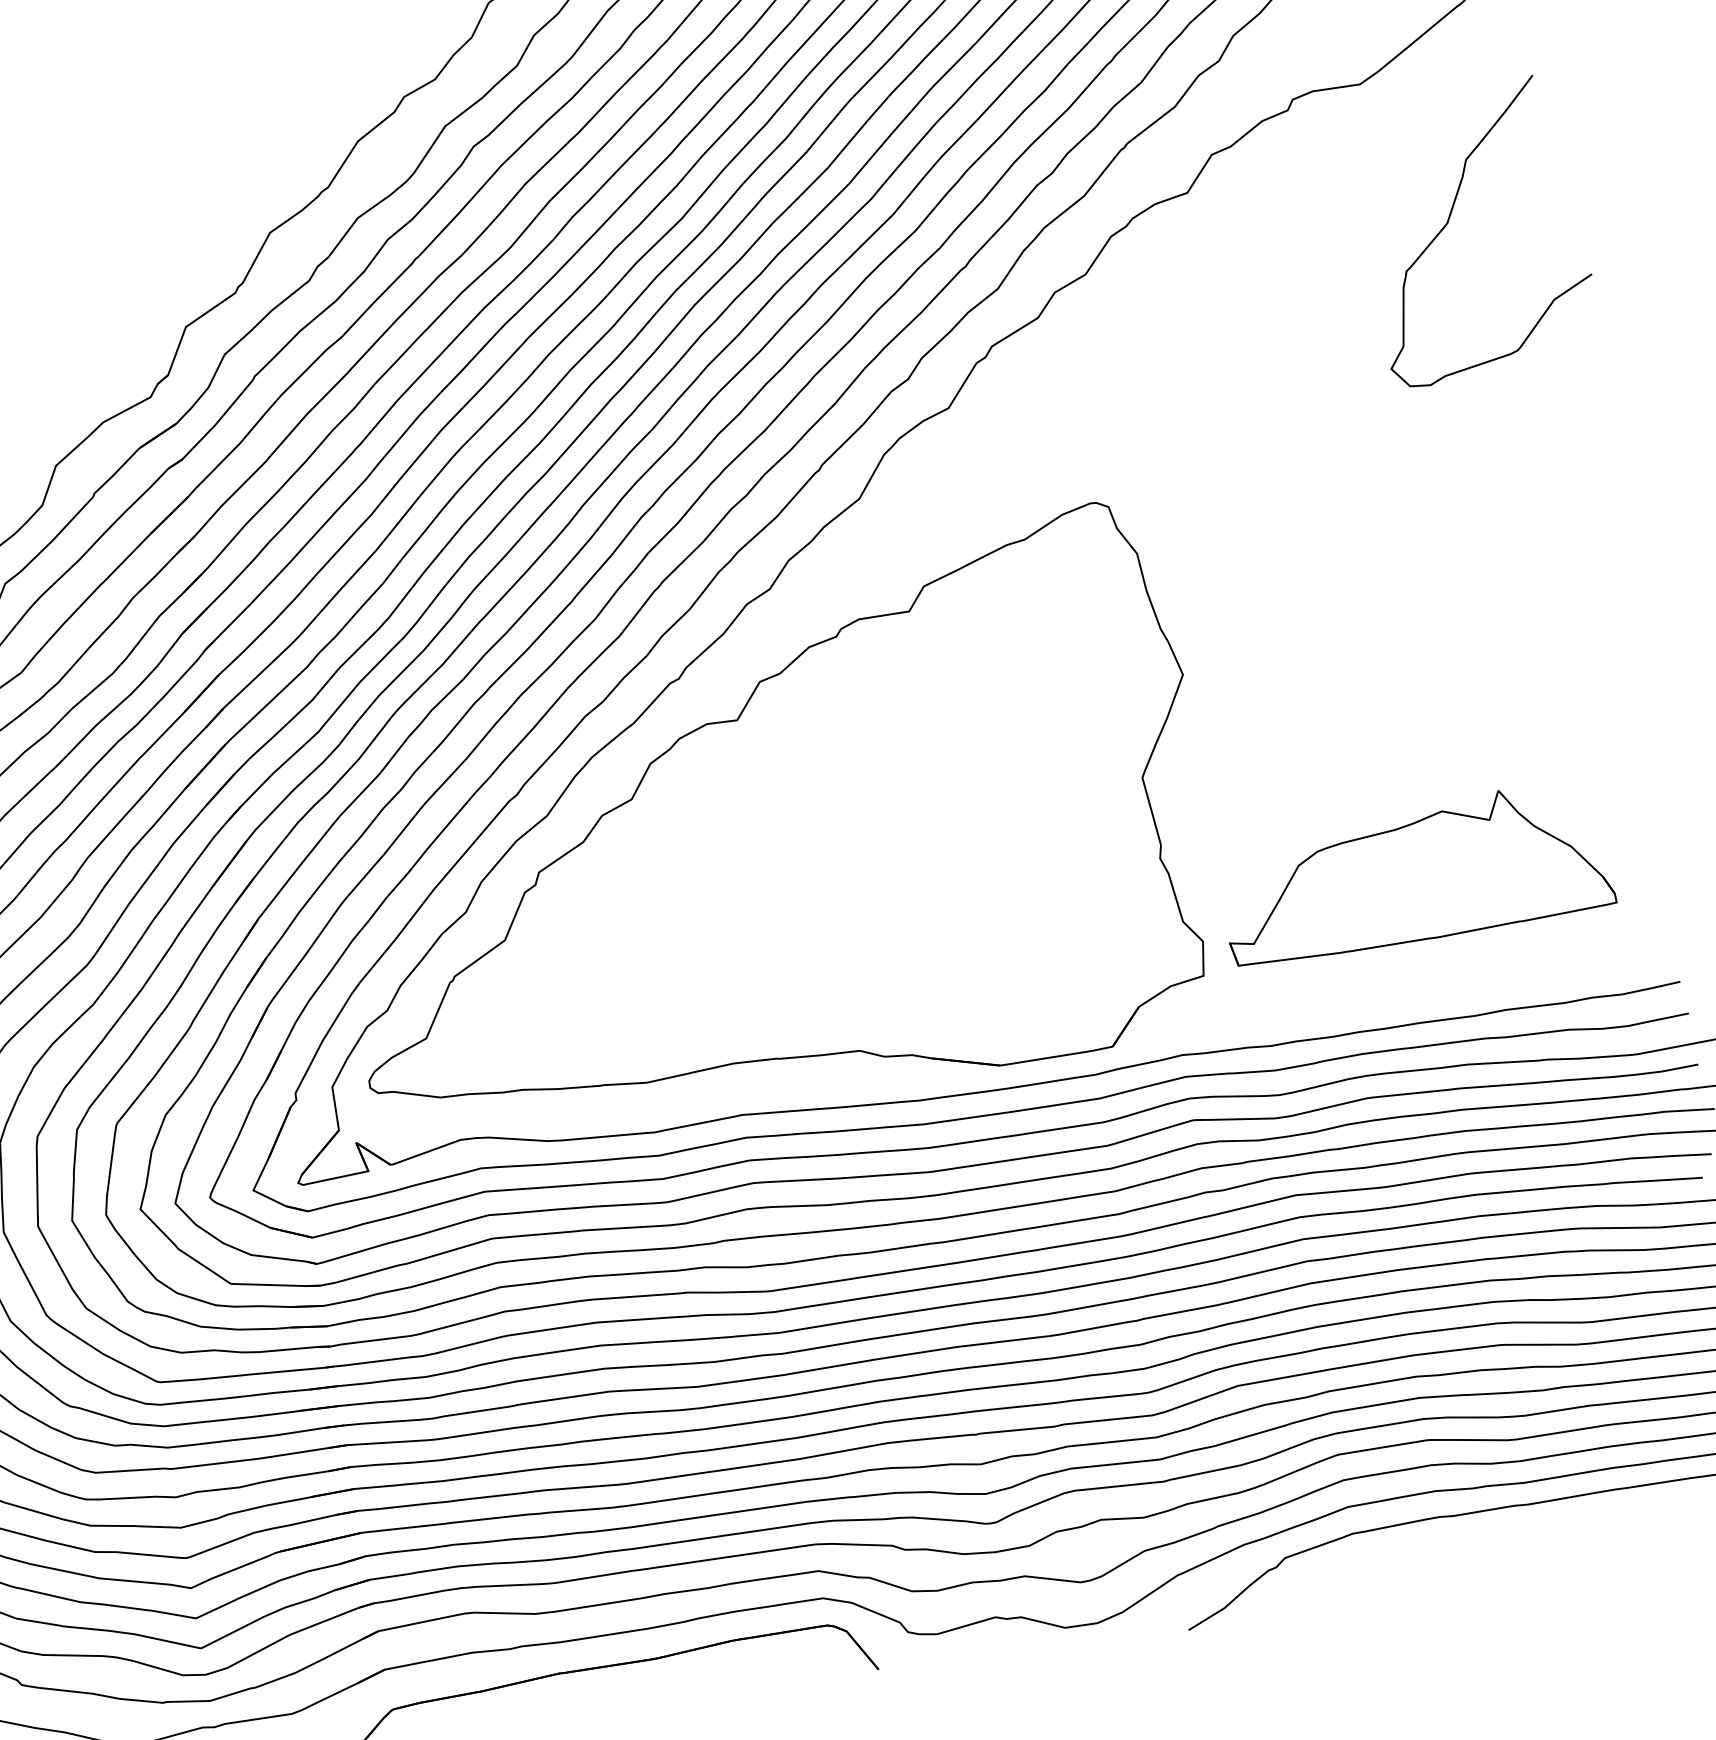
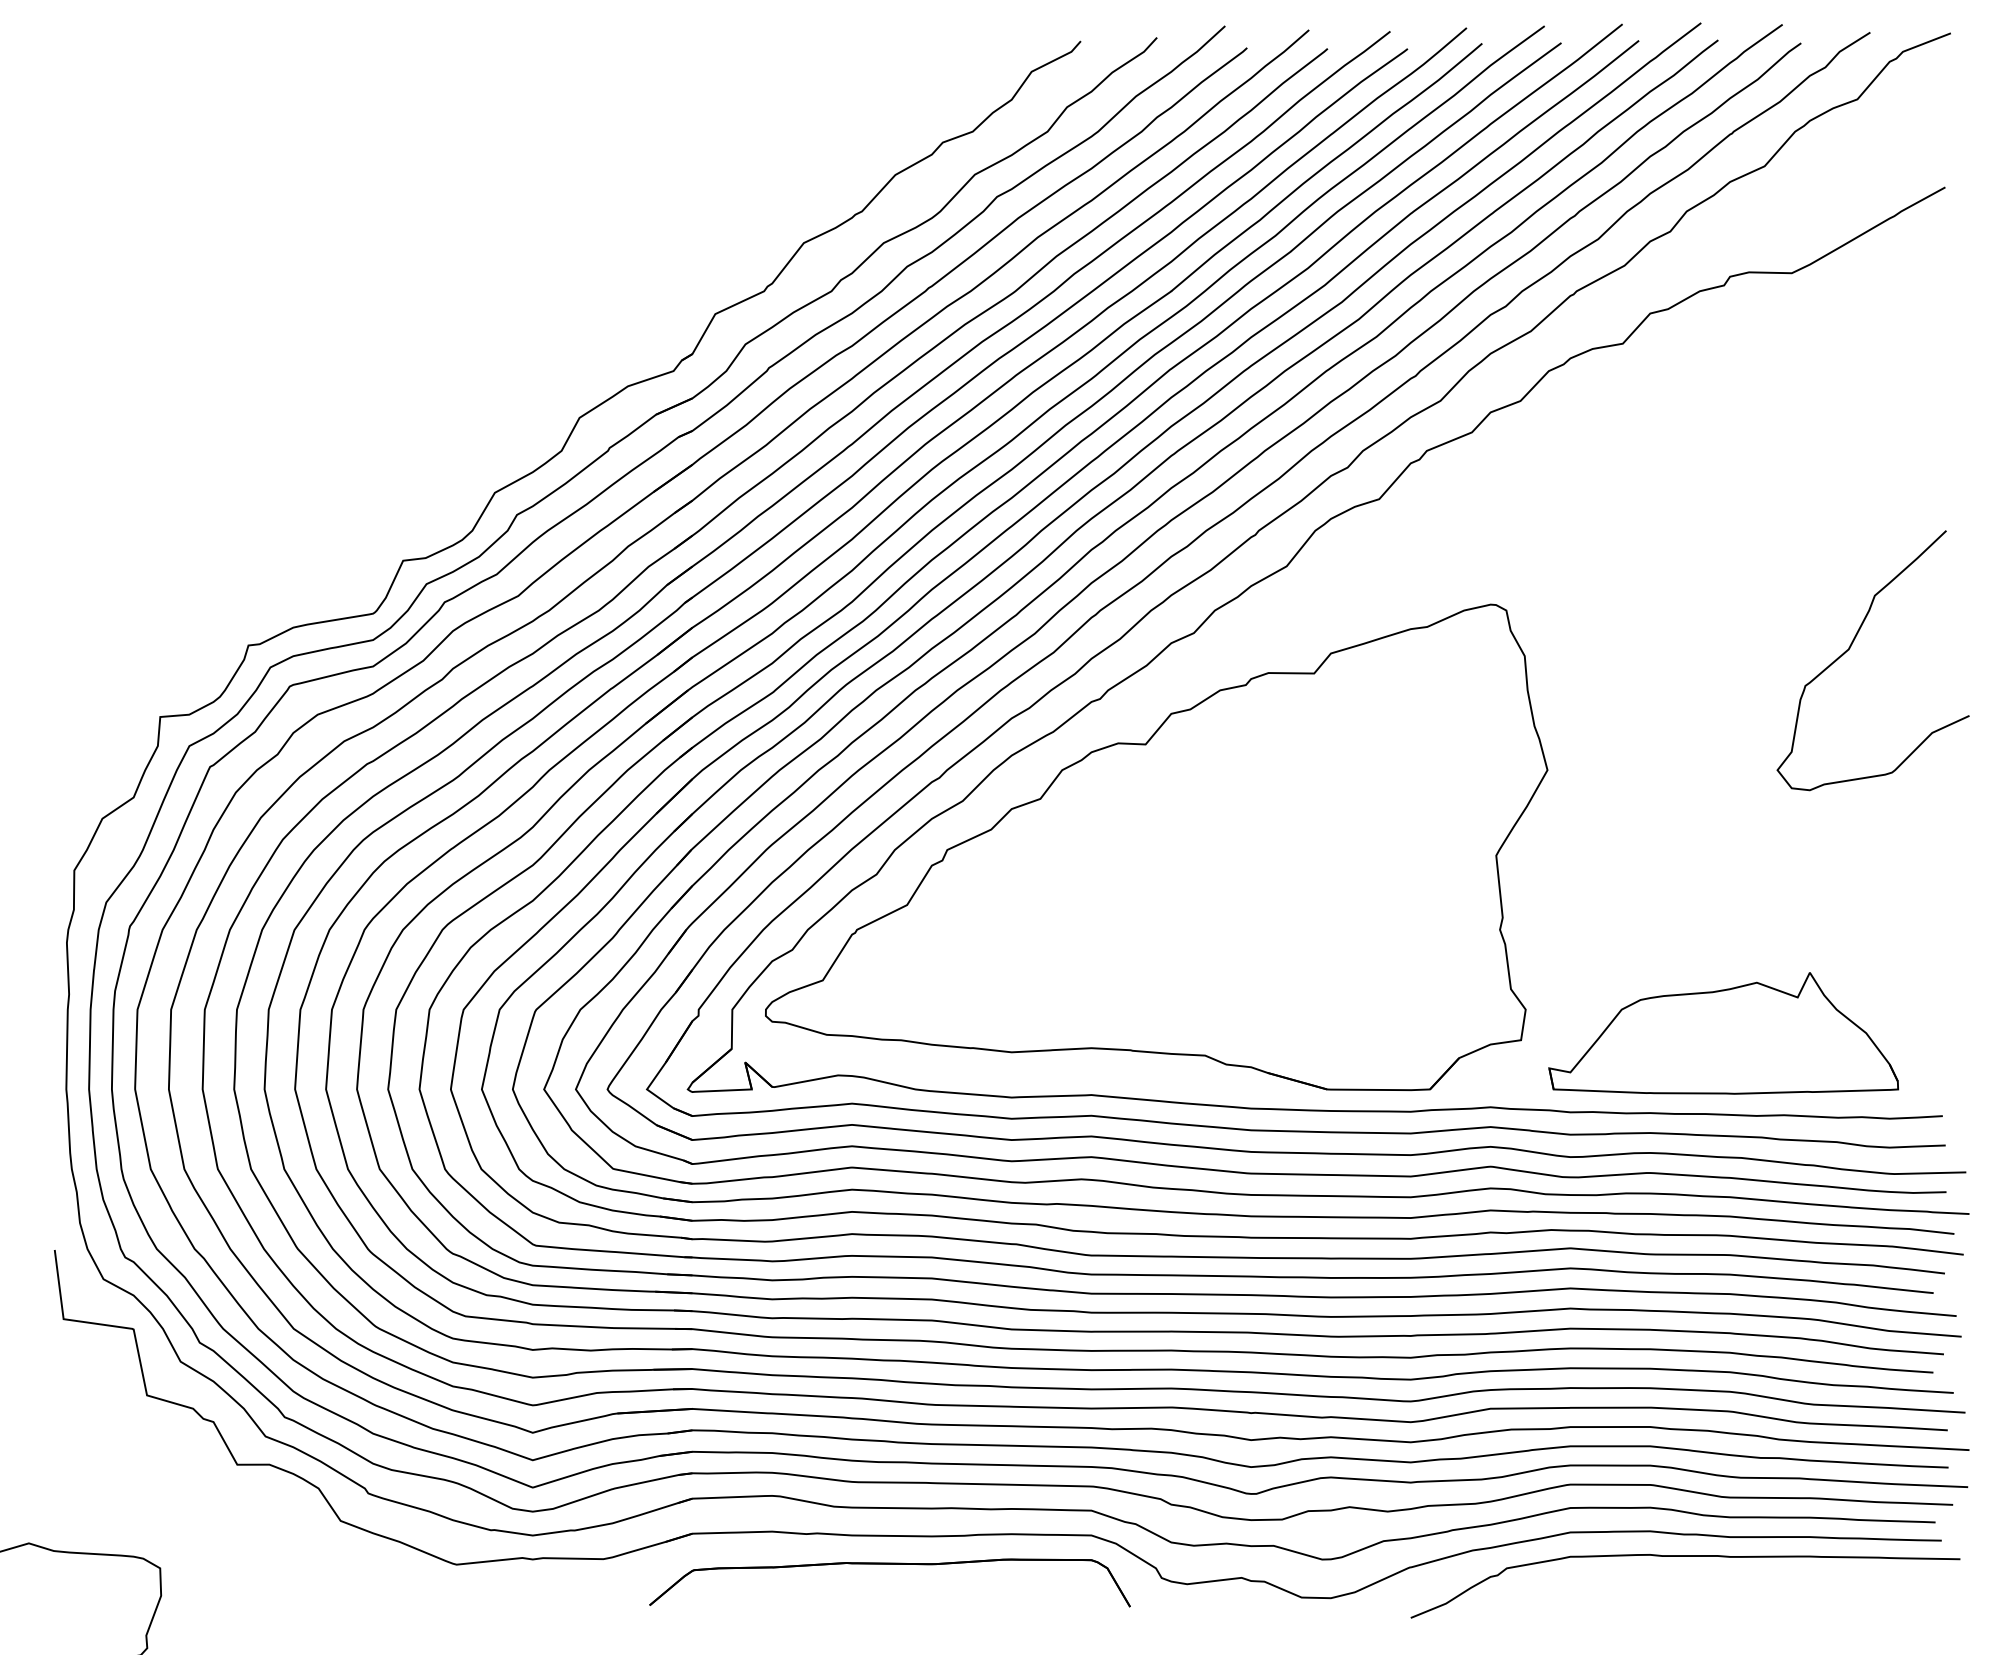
curve: (1449, 222) -> (1850, 648), moved
part: (1414, 873) -> (1723, 1033), moved

